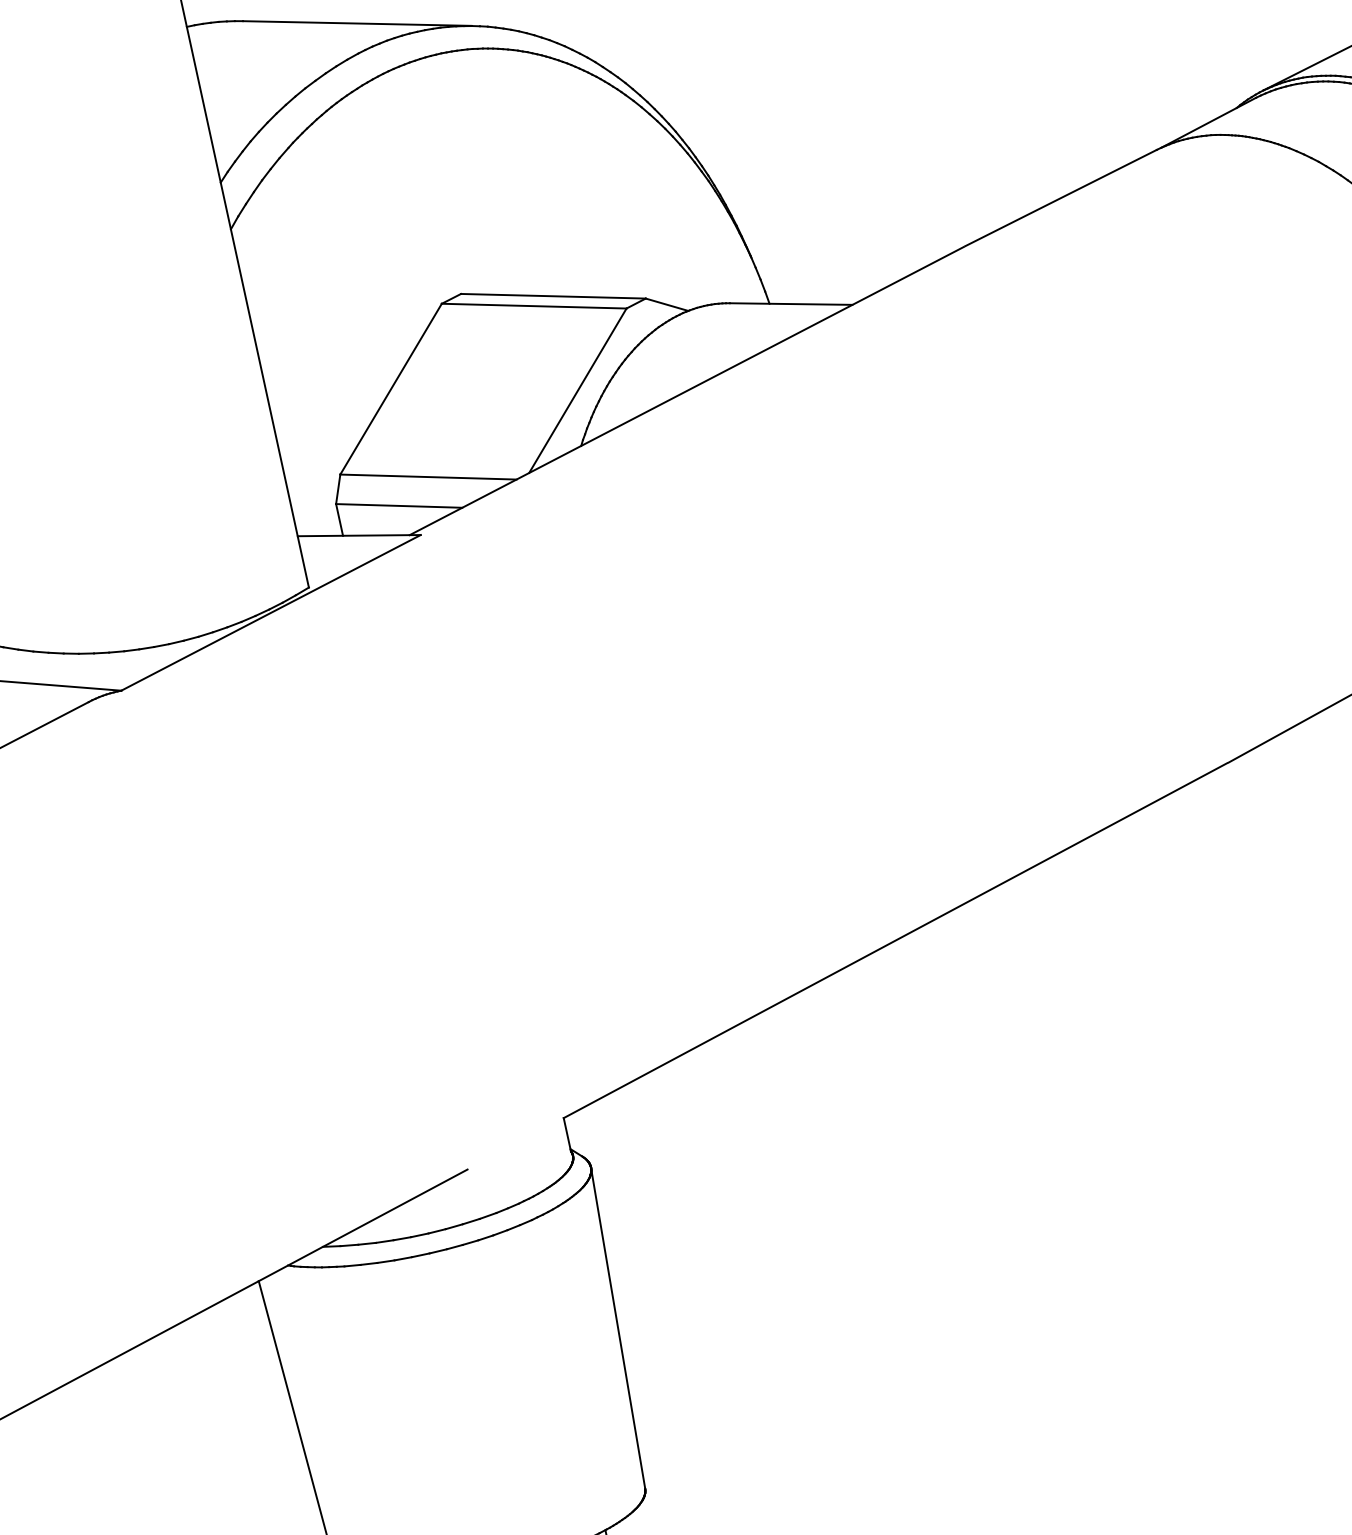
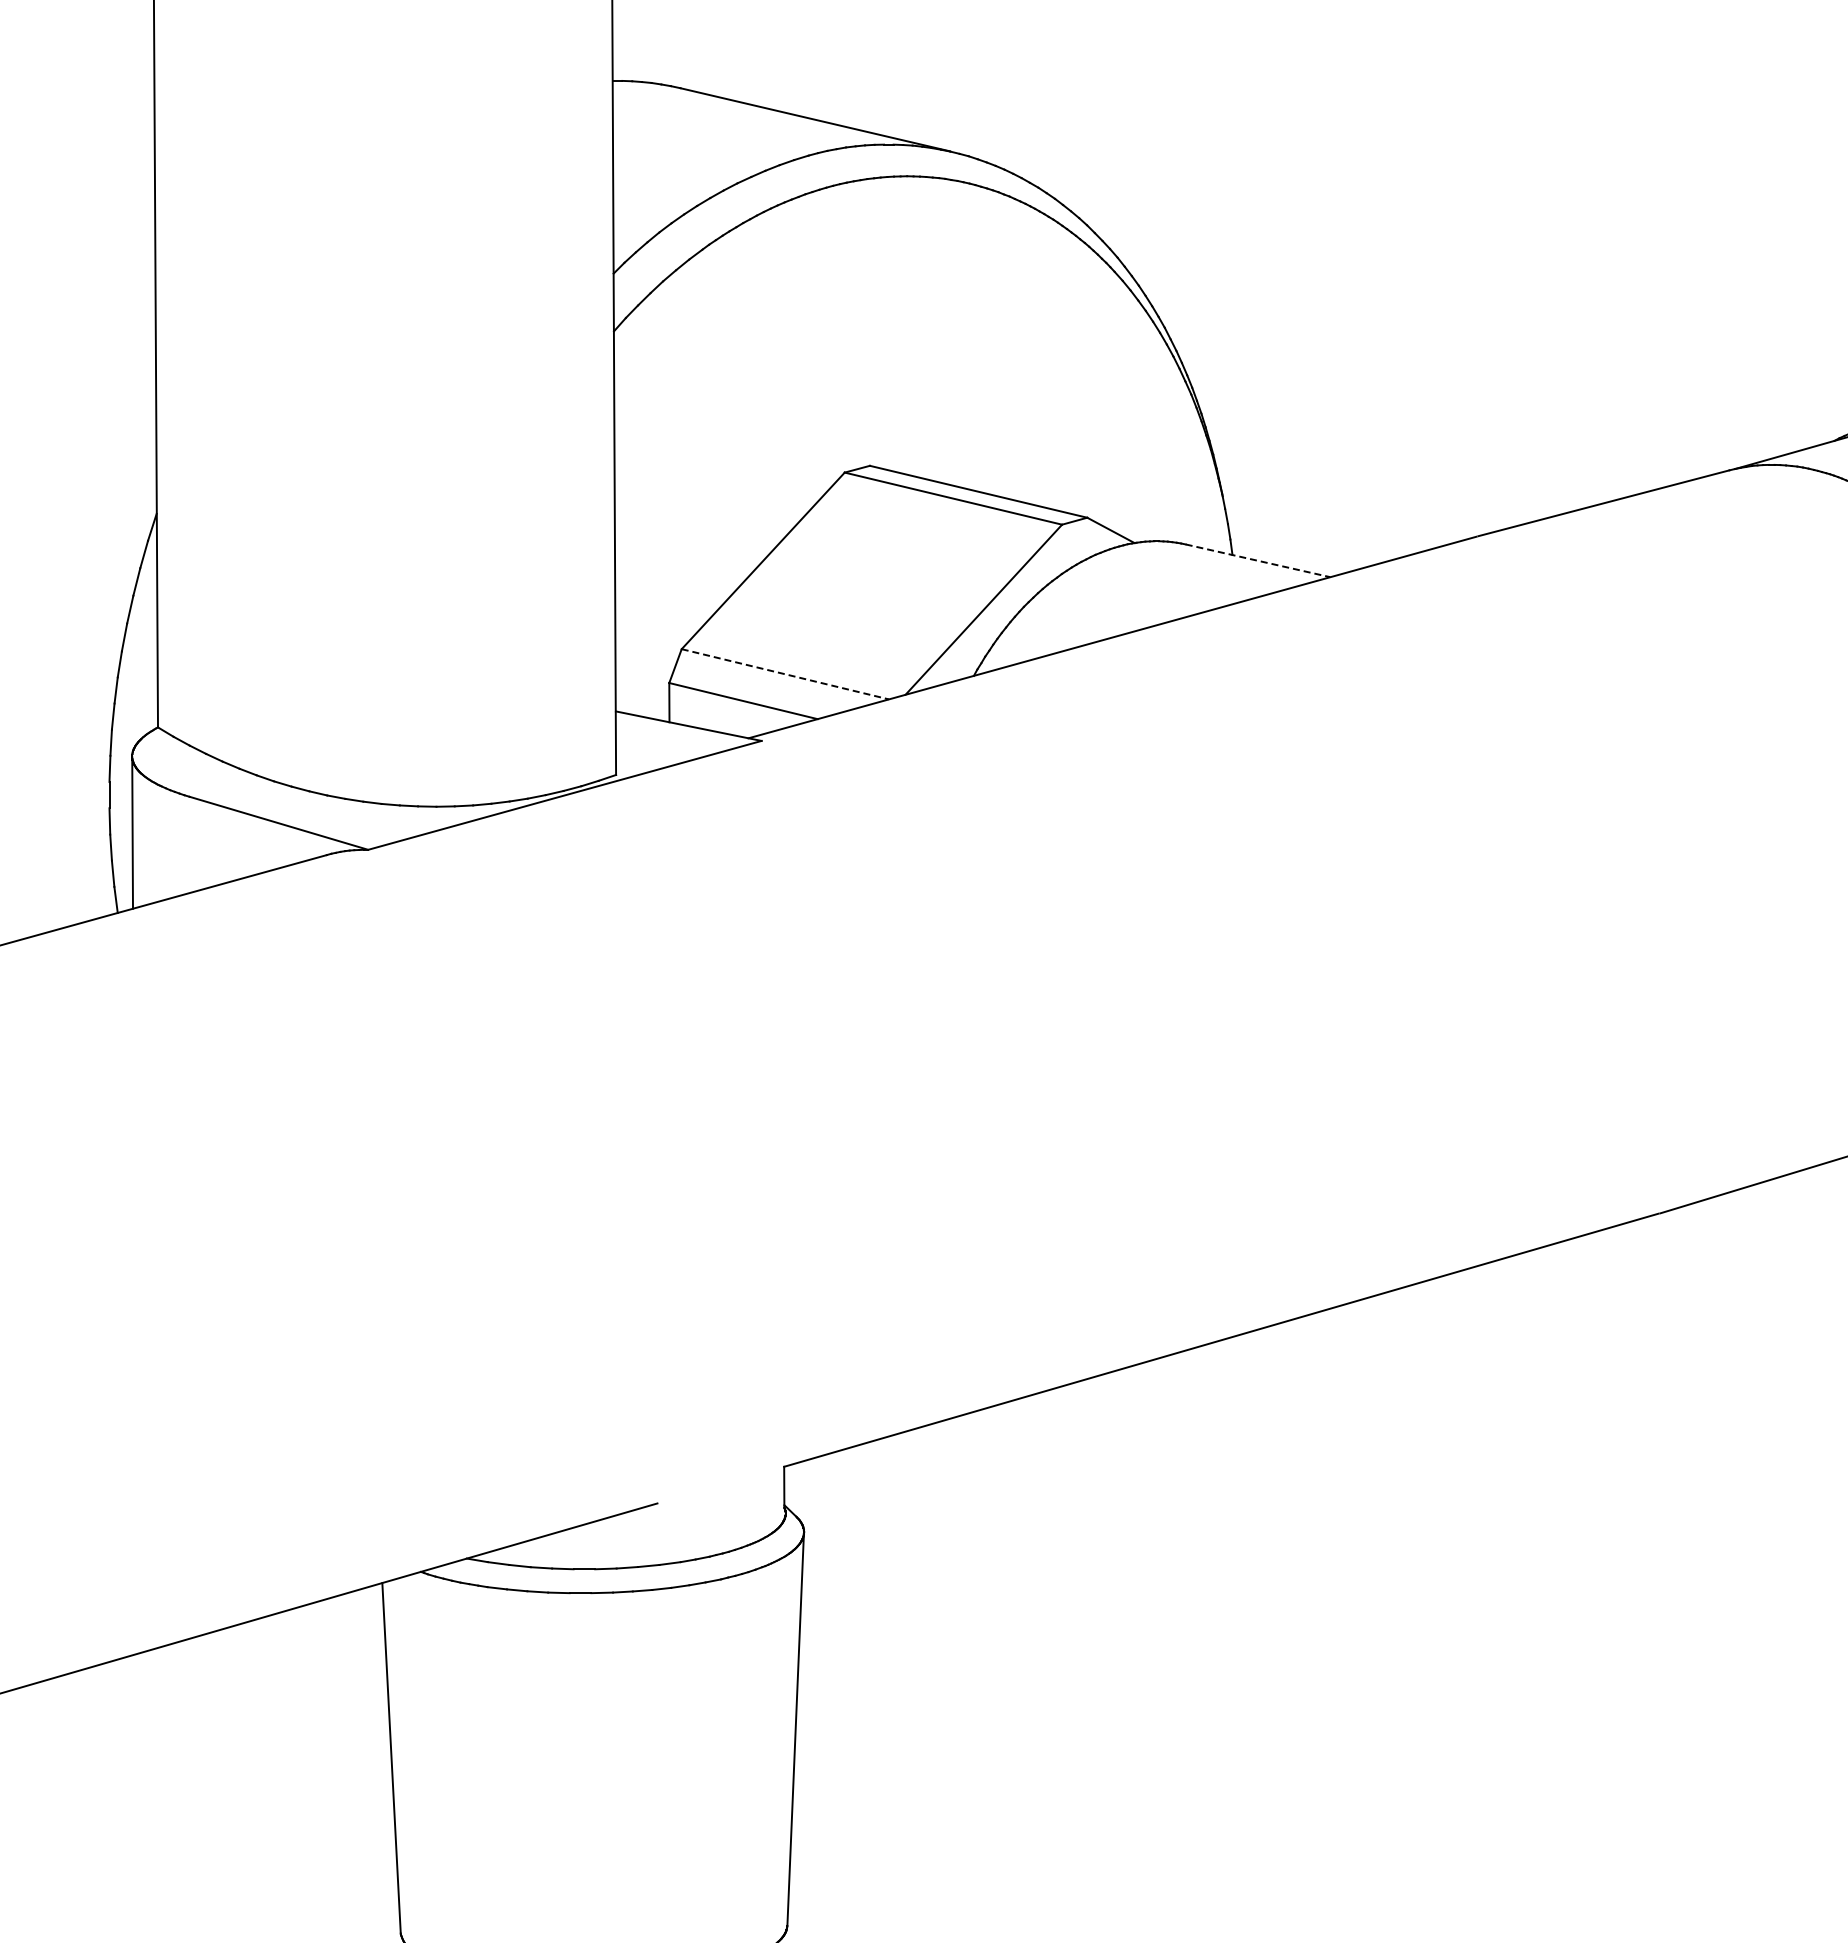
line: (791, 303) -> (1258, 560), solid -> dashed
line: (428, 477) -> (785, 674), solid -> dashed

